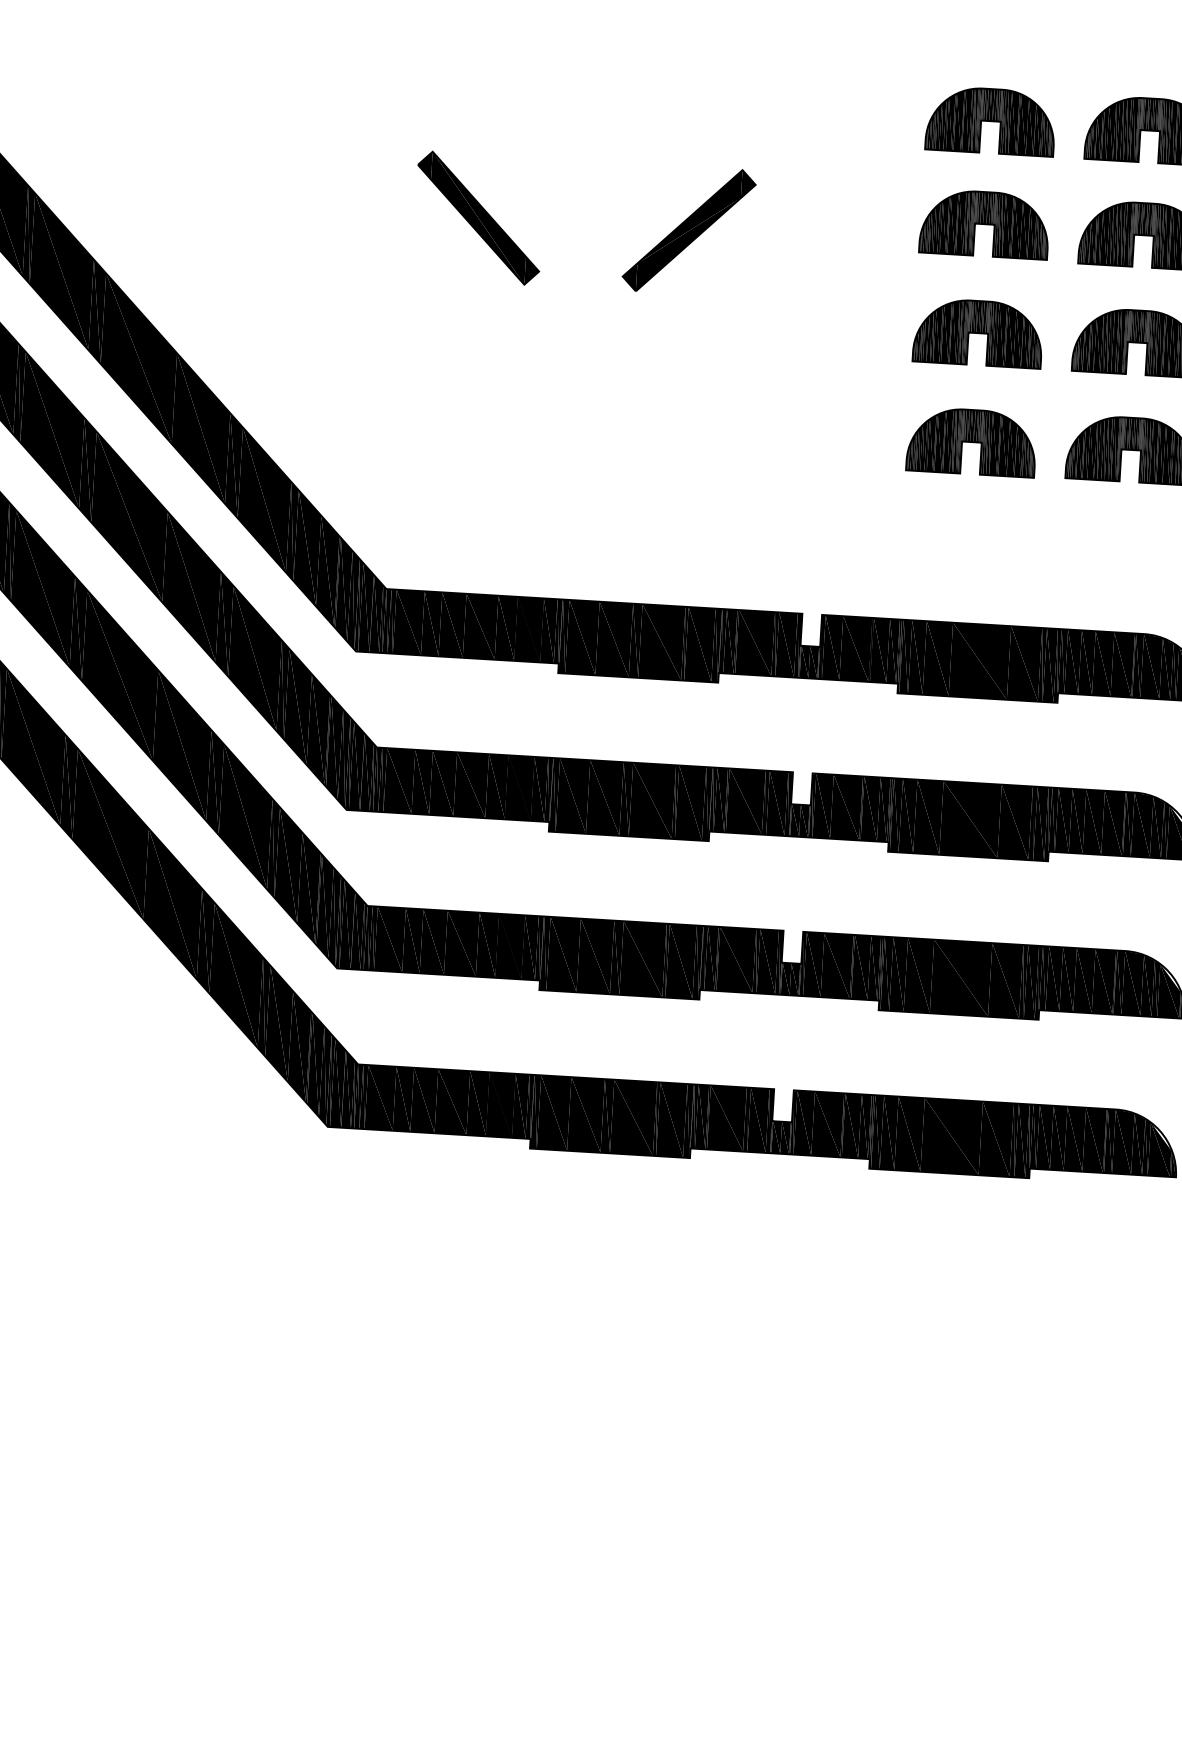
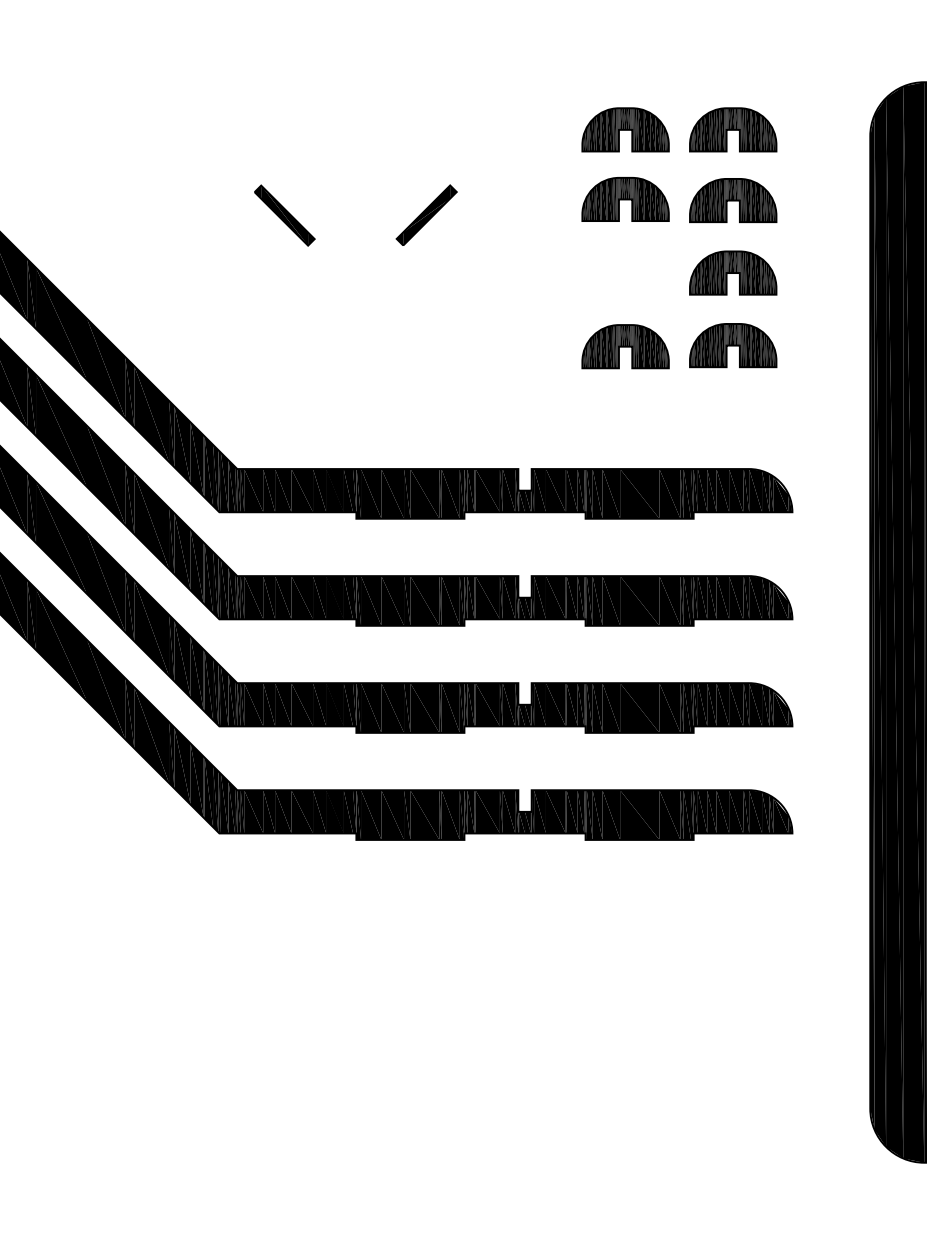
part: (478, 217) -> (284, 215), size x0.7
part: (688, 228) -> (426, 214), size x0.7
part: (978, 332) -> (625, 272), removed

